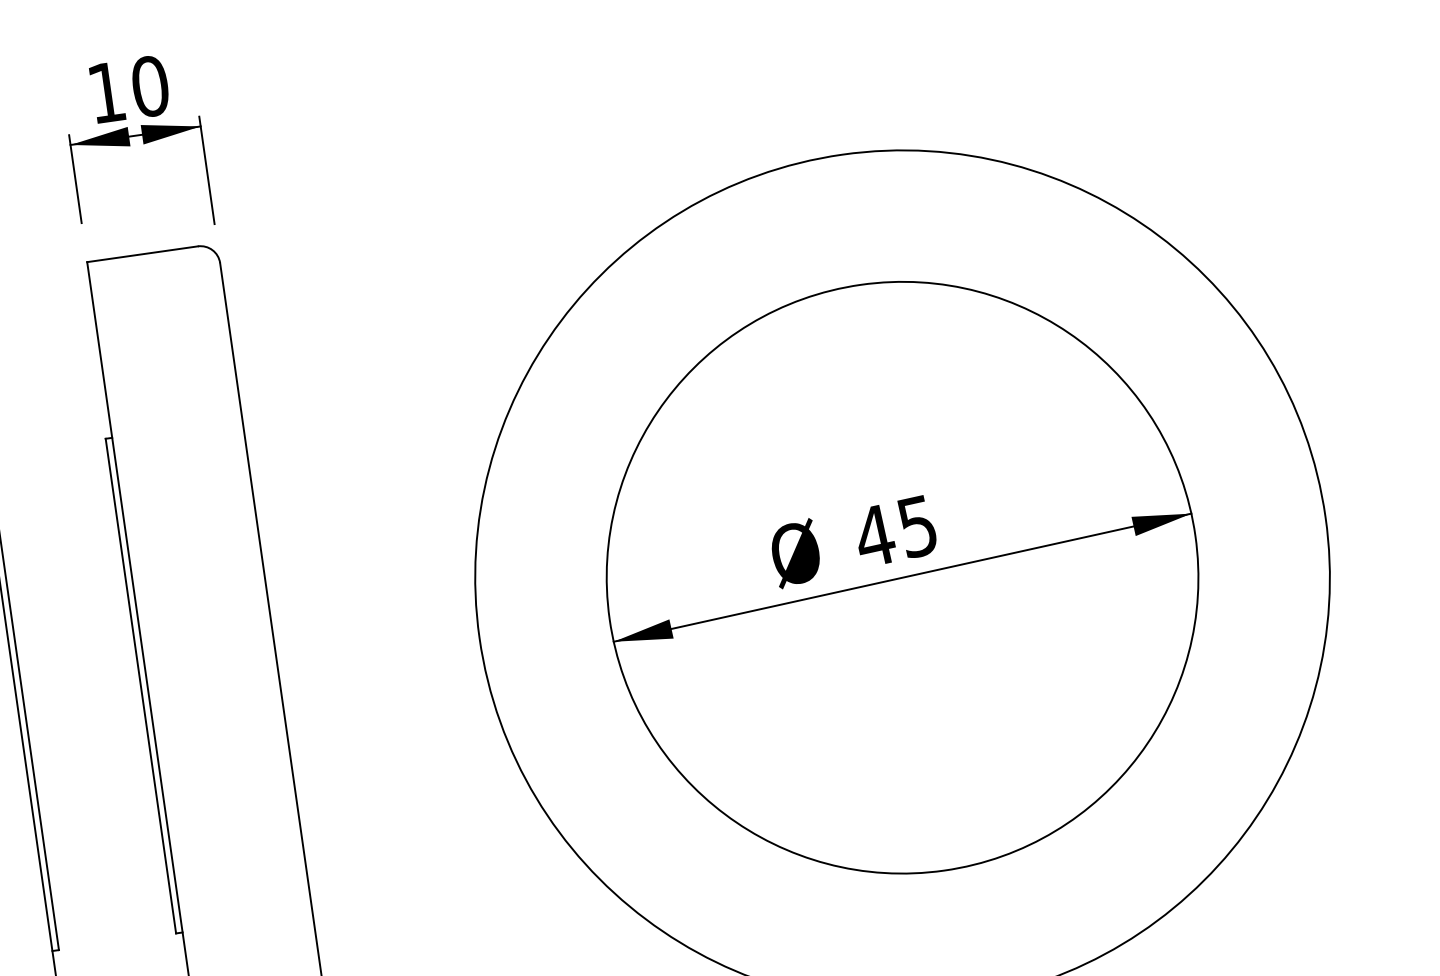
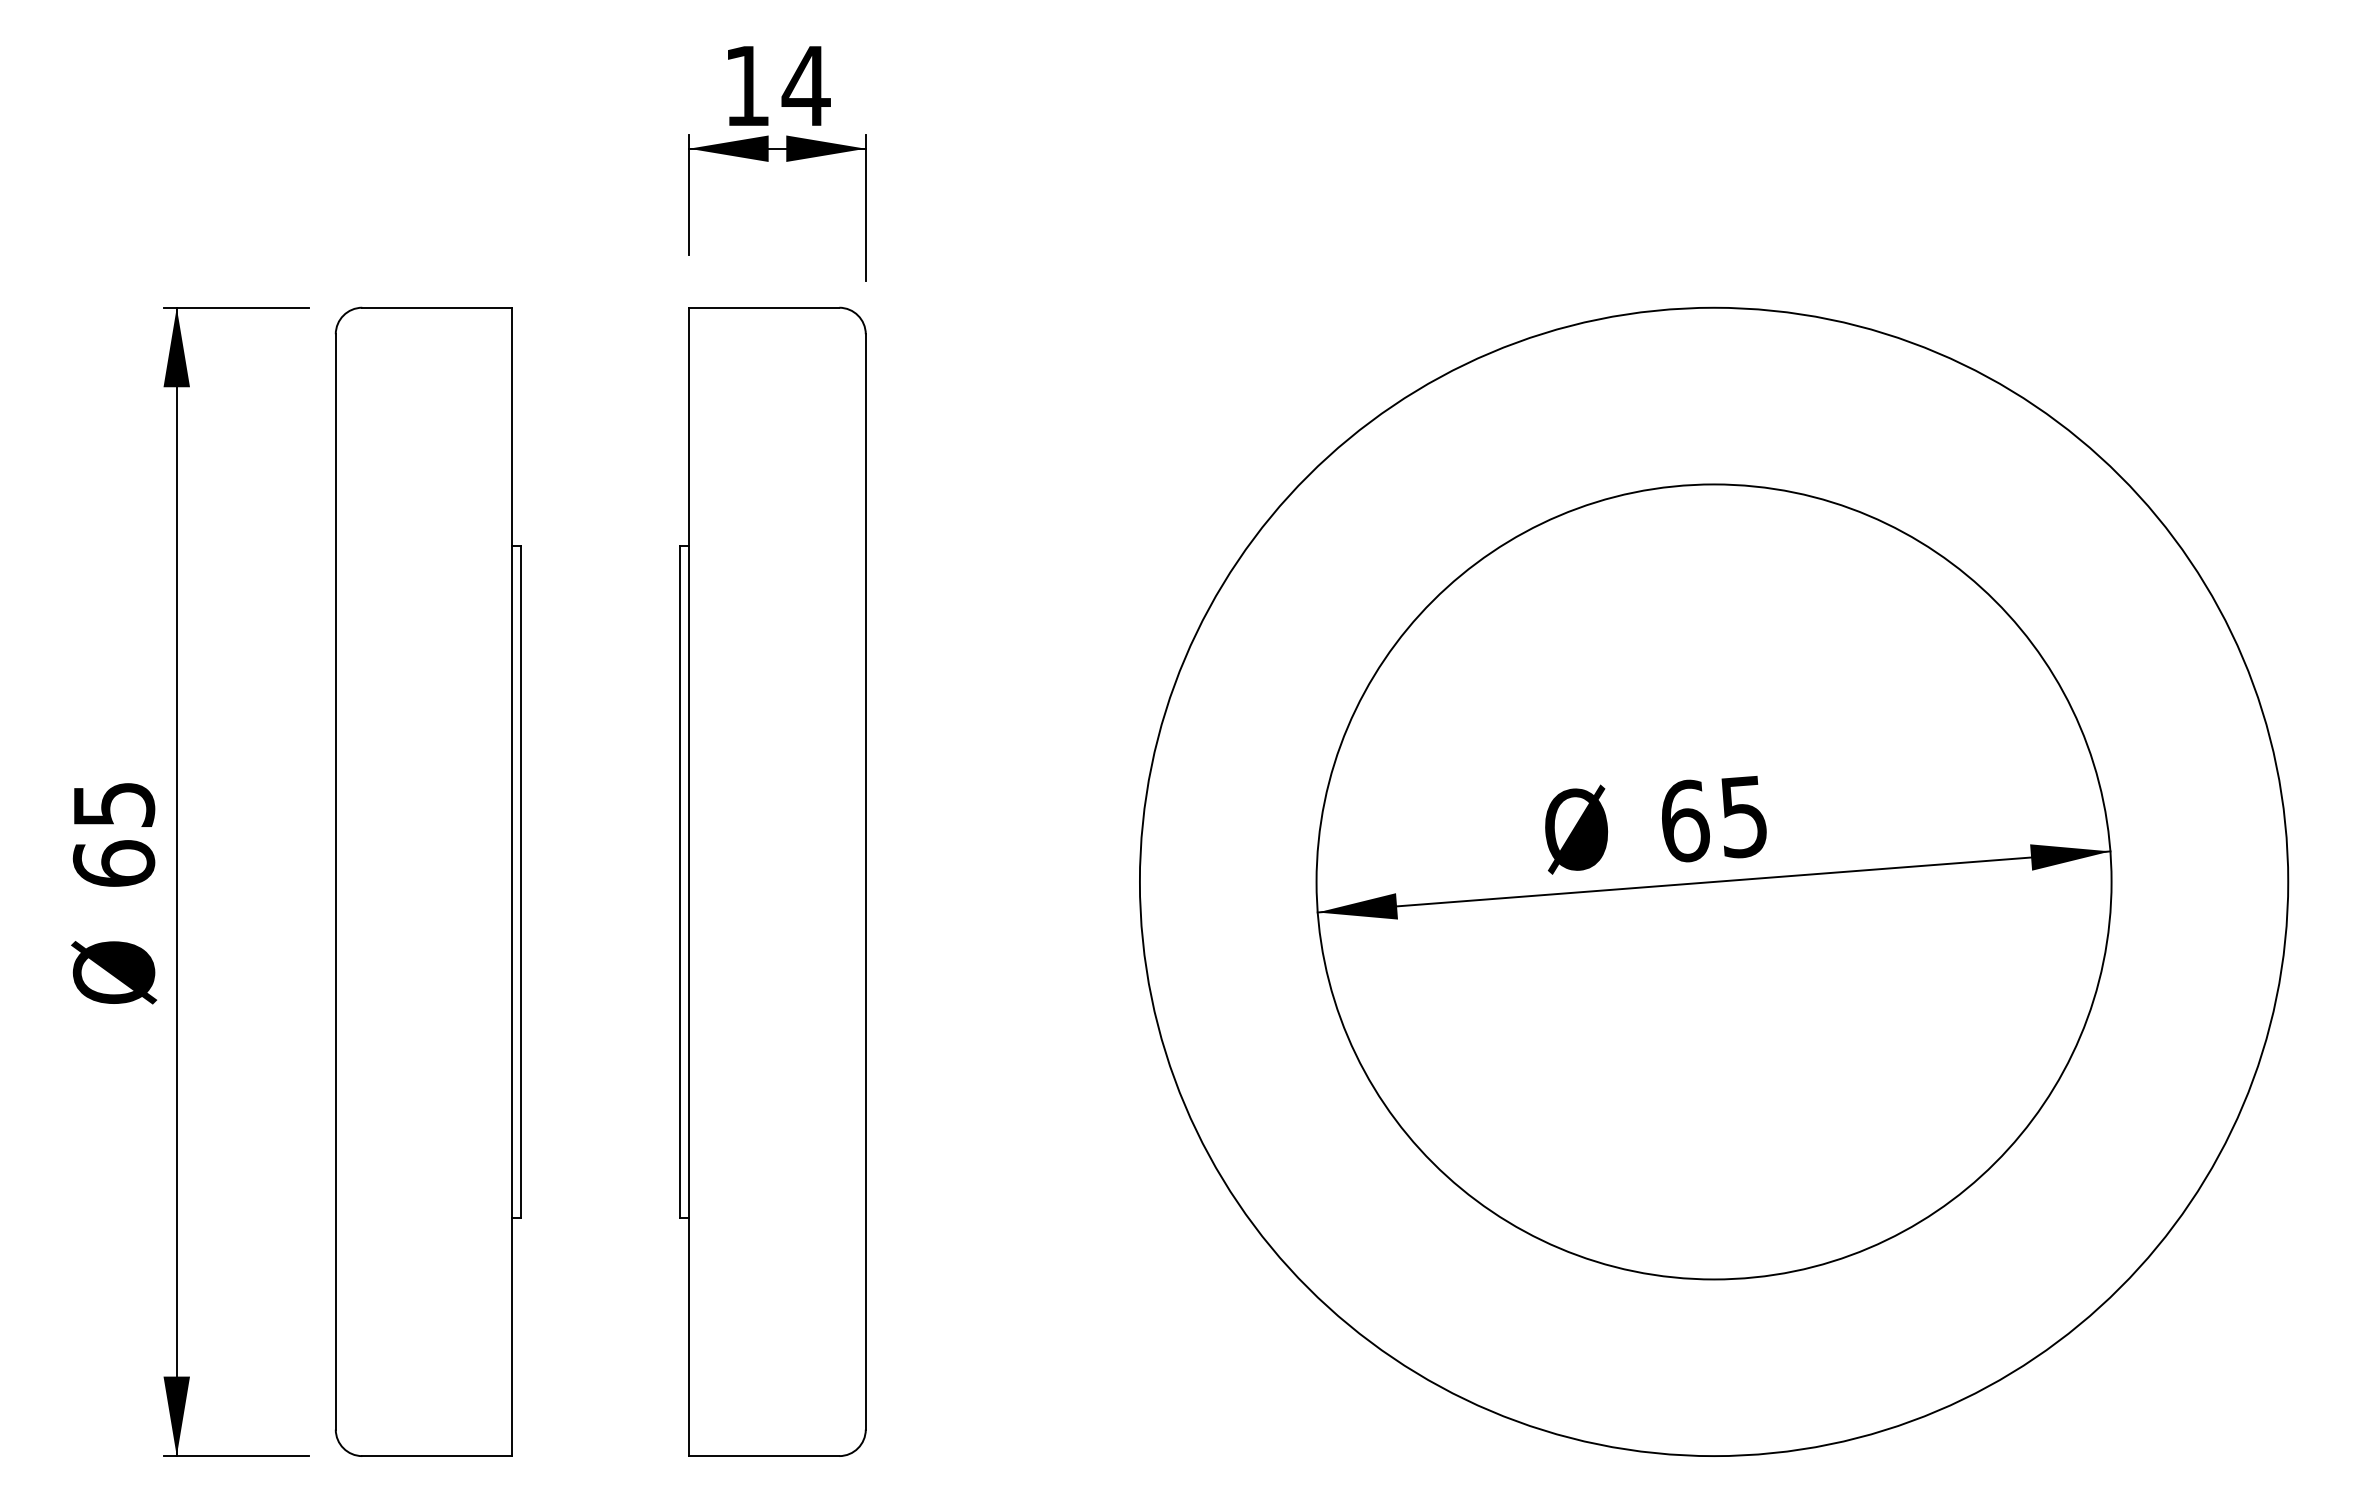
text: (149, 86) -> (805, 85), 10 -> 14
text: (875, 535) -> (1685, 820), 45 -> 65

